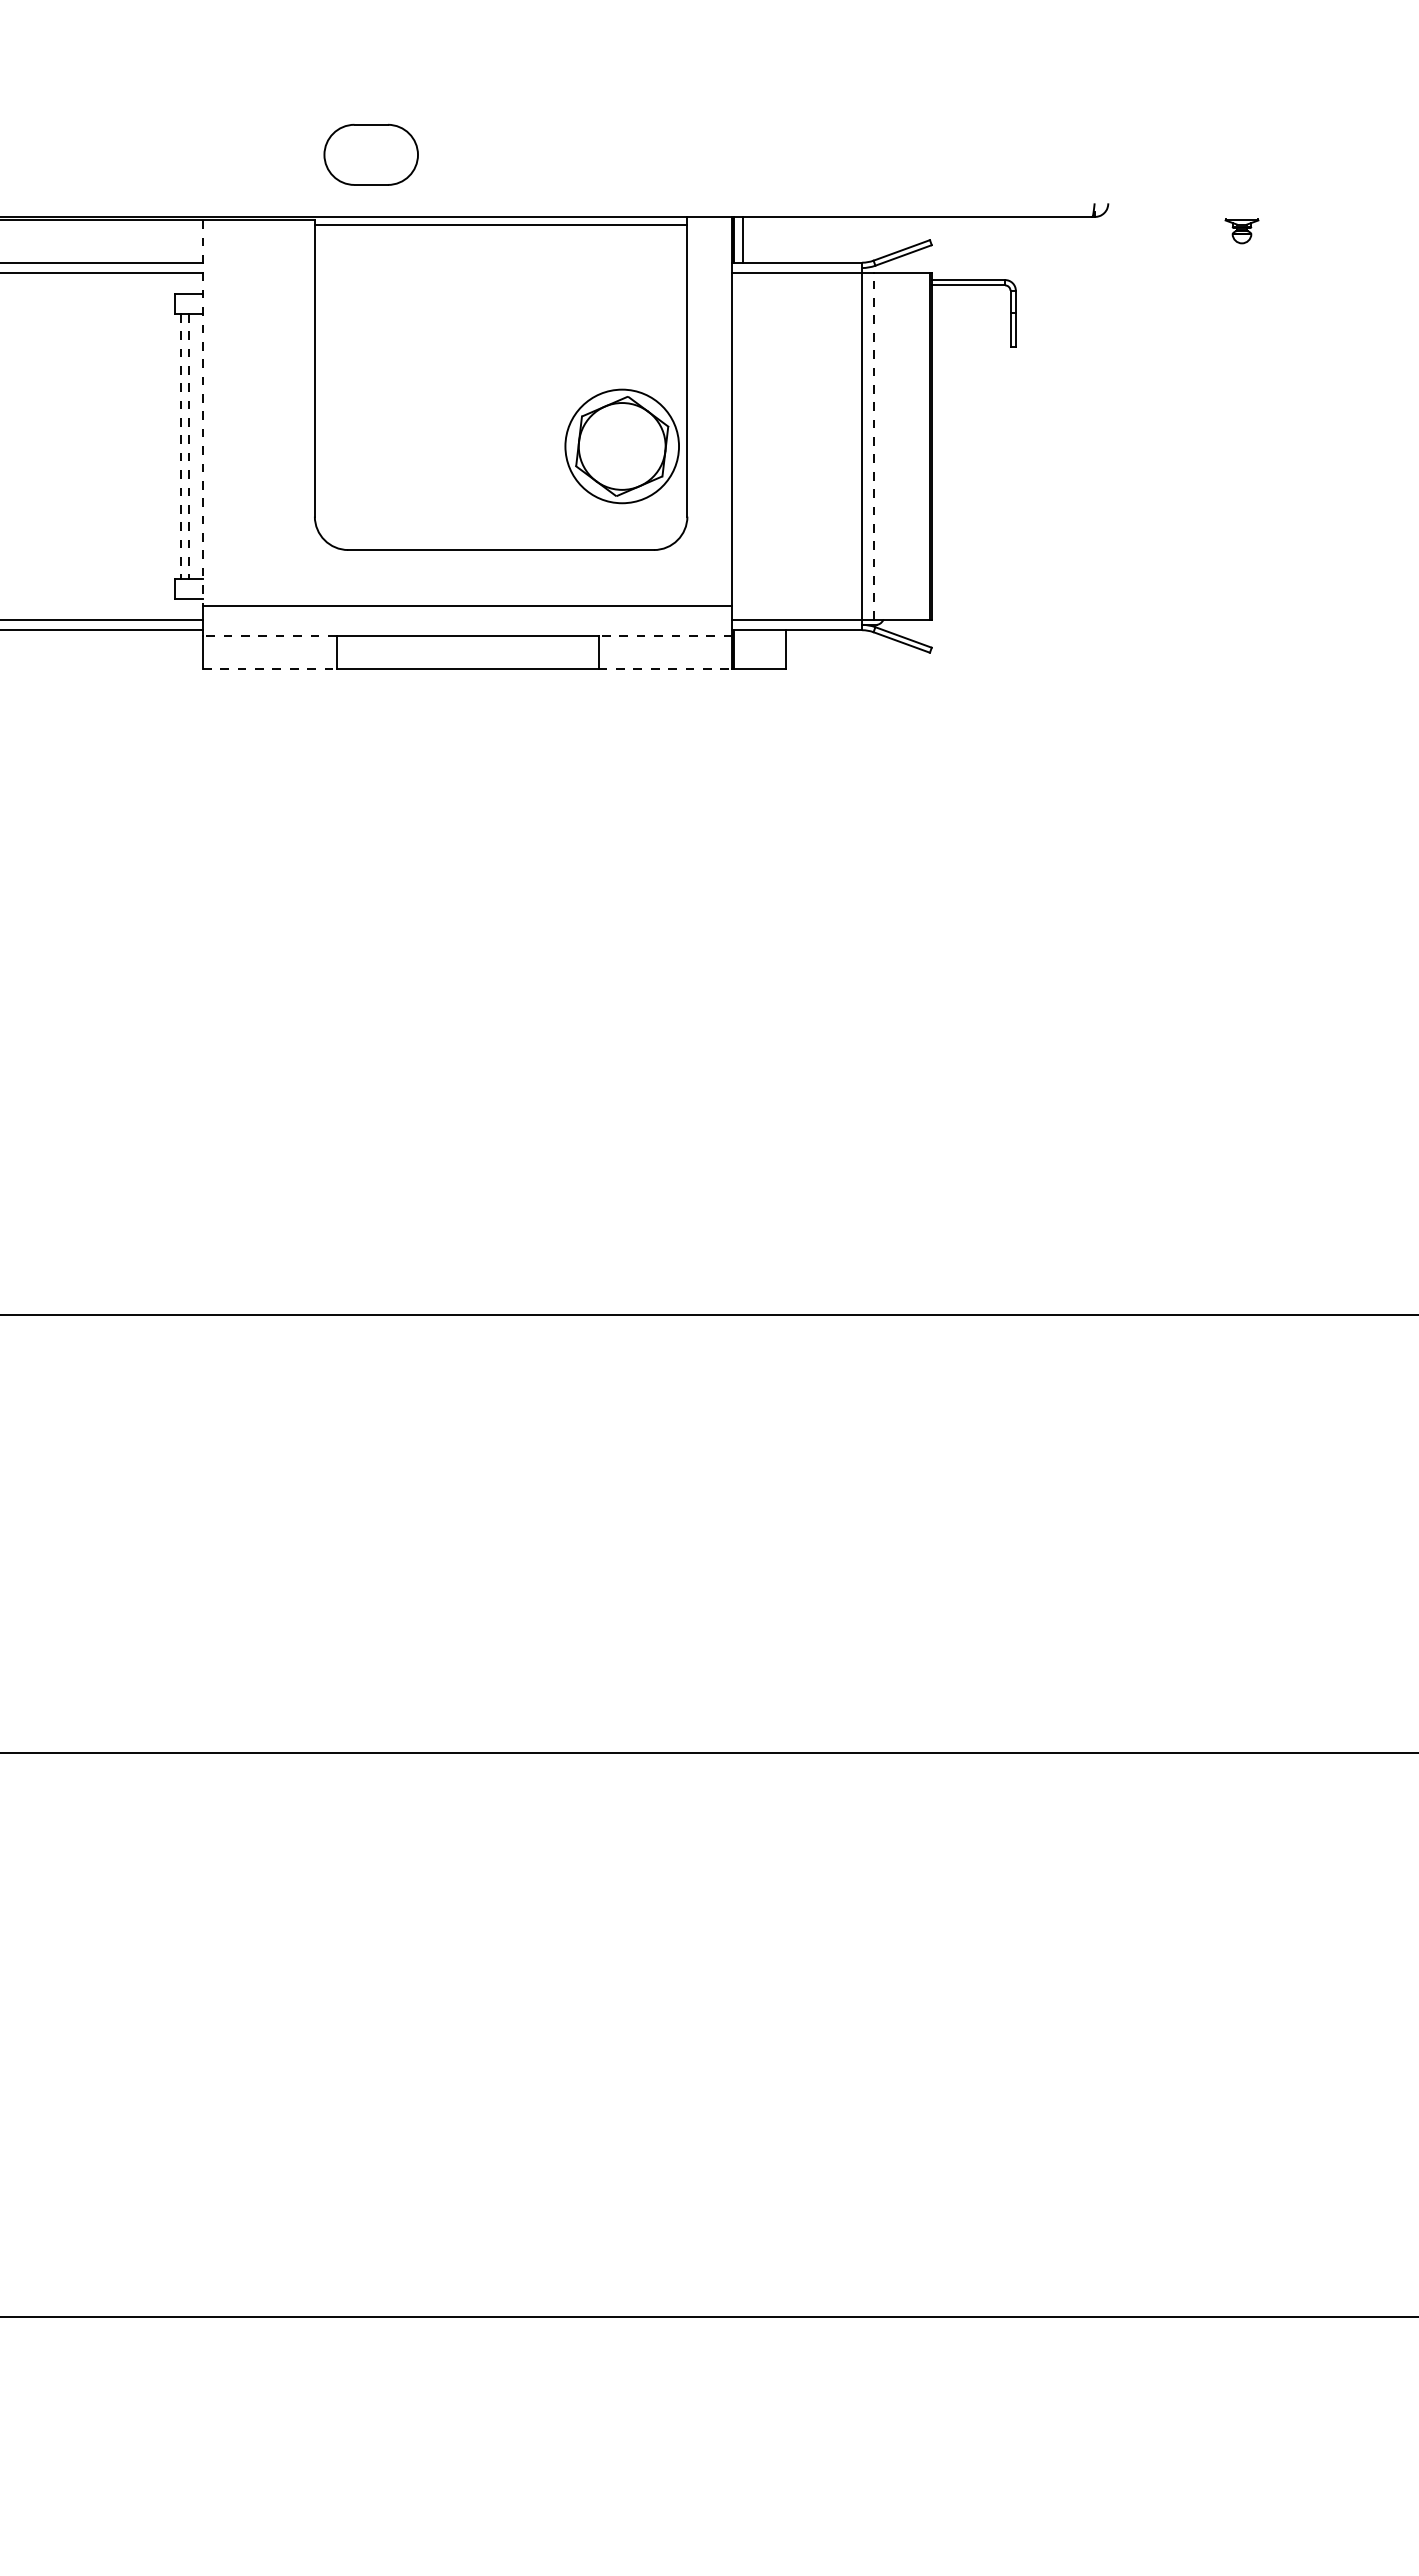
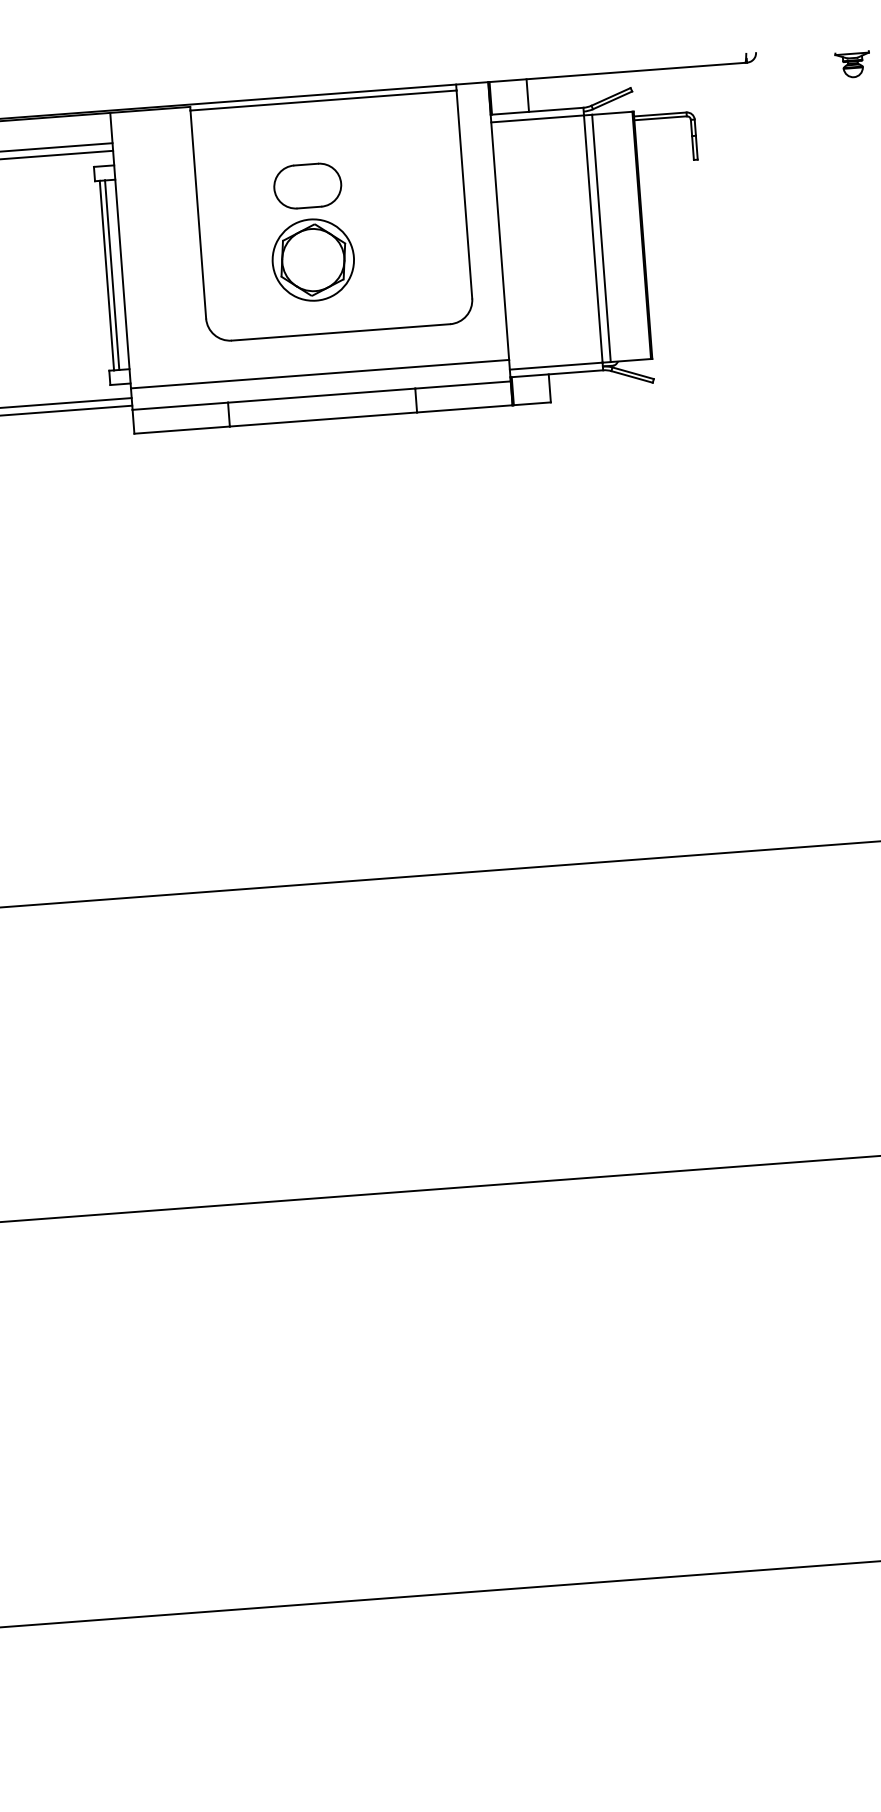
part: (370, 154) -> (307, 185), moved
part: (1241, 231) -> (852, 65), size x1.43
line: (742, 239) -> (527, 95), moved
line: (202, 413) -> (120, 250), dashed -> solid
line: (873, 445) -> (601, 237), dashed -> solid
line: (181, 446) -> (107, 275), dashed -> solid
line: (188, 446) -> (112, 275), dashed -> solid
part: (621, 446) -> (312, 260), moved
line: (269, 636) -> (180, 406), dashed -> solid
line: (665, 636) -> (463, 385), dashed -> solid
line: (269, 669) -> (181, 430), dashed -> solid
line: (665, 669) -> (464, 408), dashed -> solid

